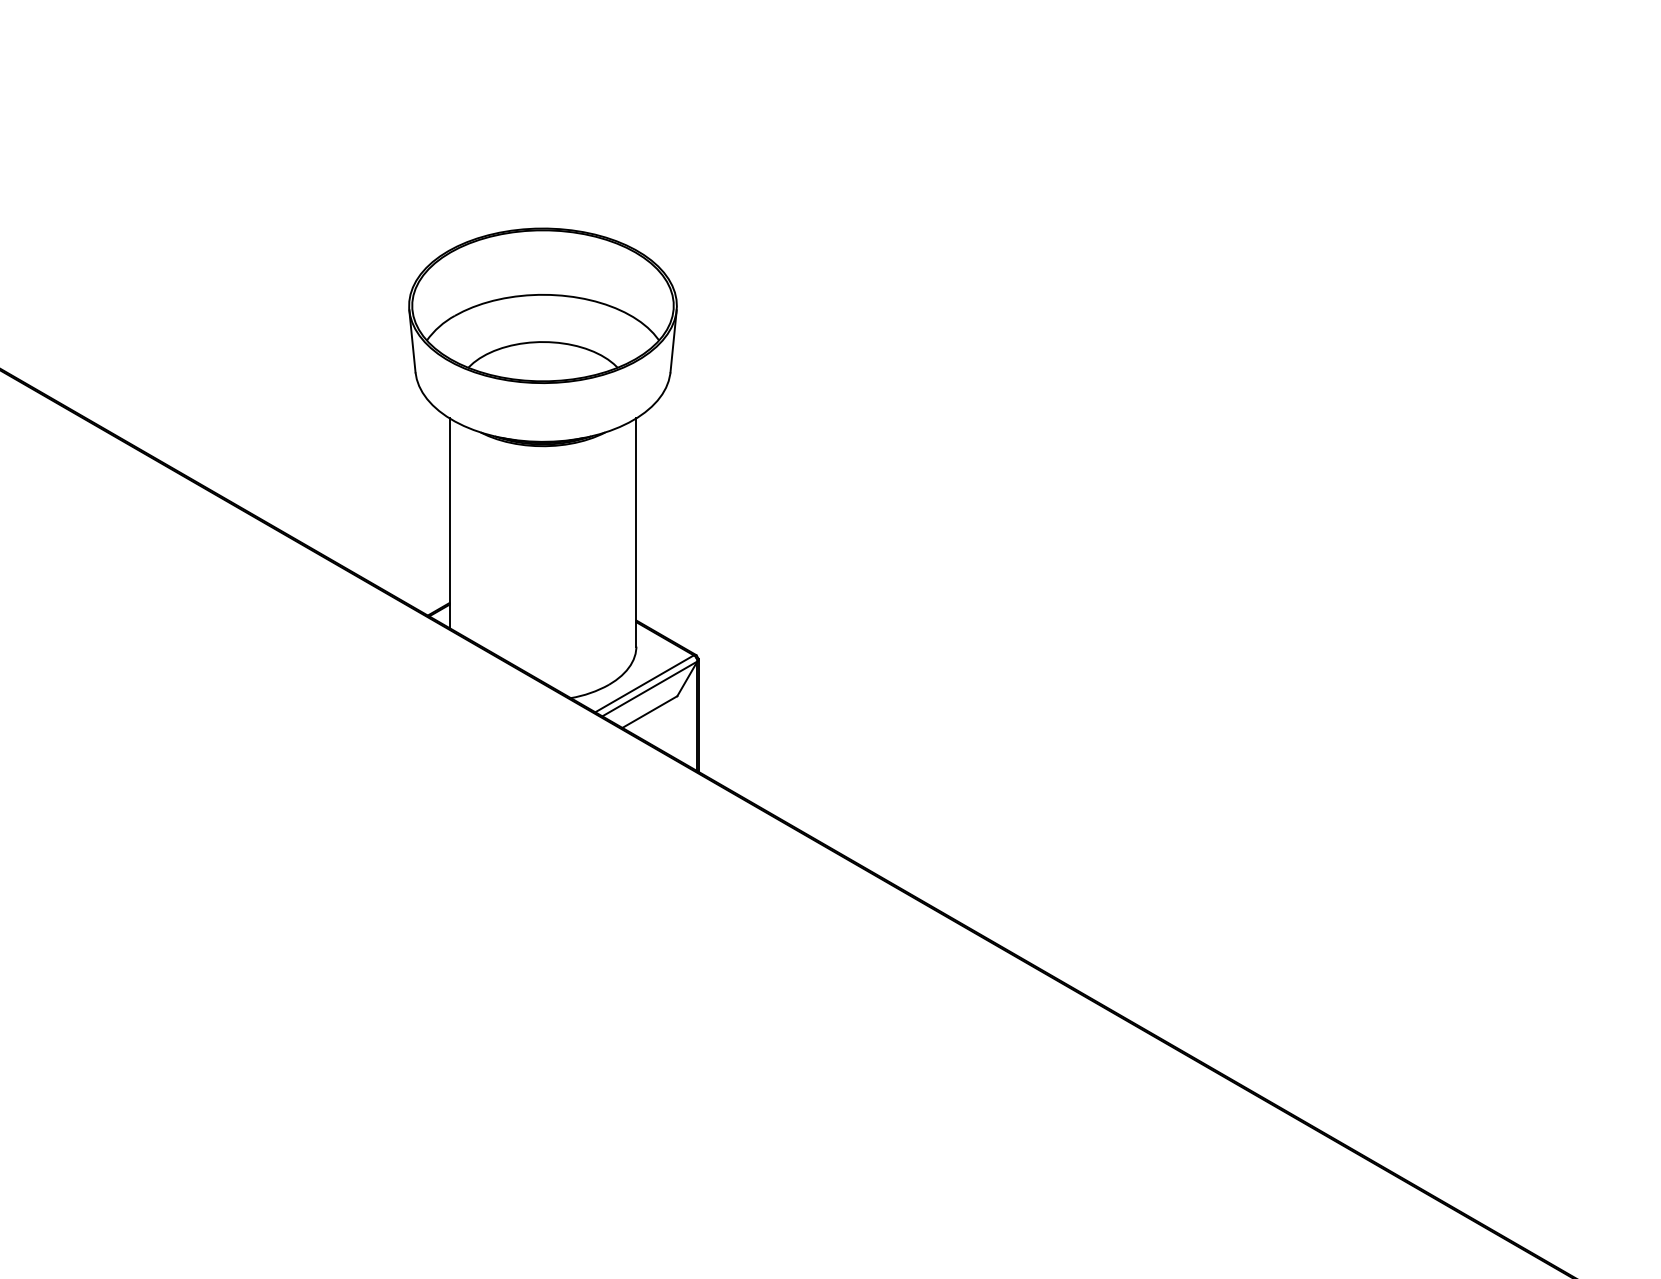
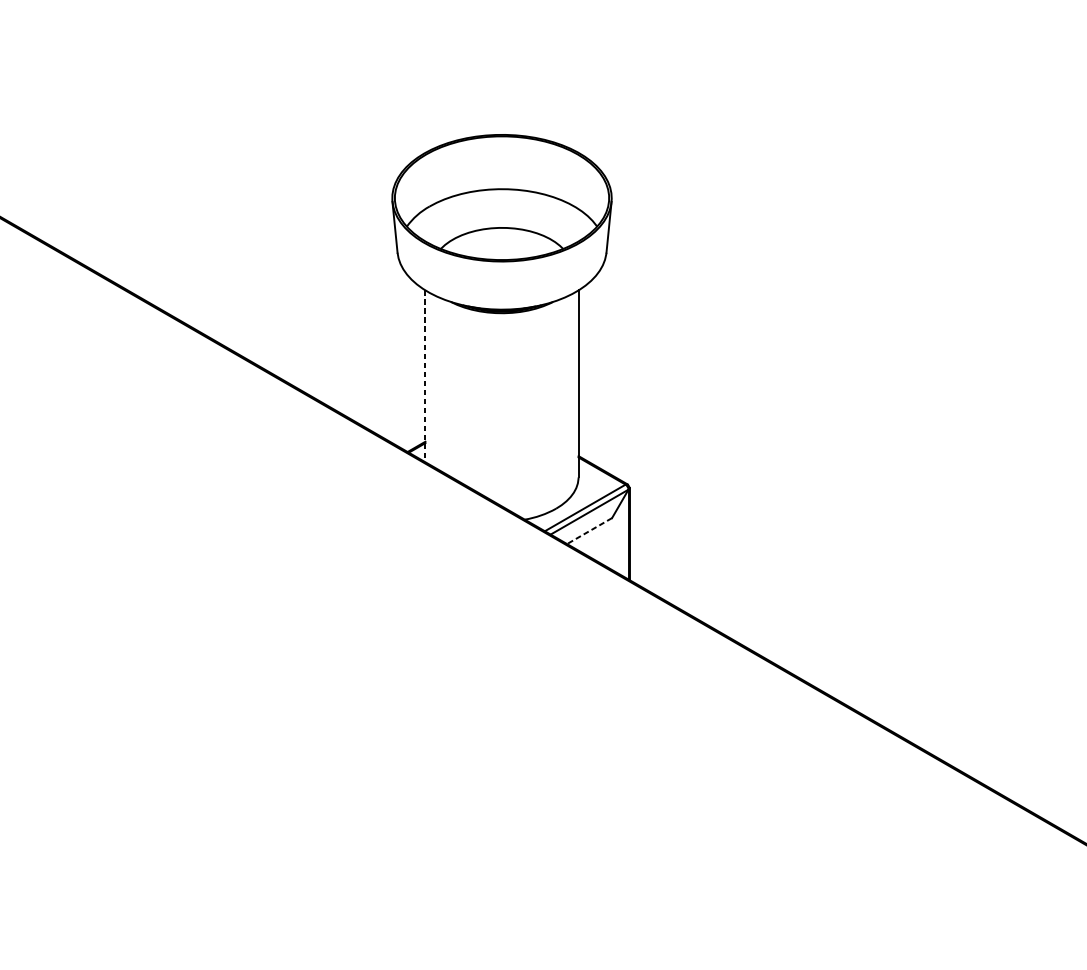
line: (449, 523) -> (425, 376), solid -> dashed
line: (649, 712) -> (589, 531), solid -> dashed

